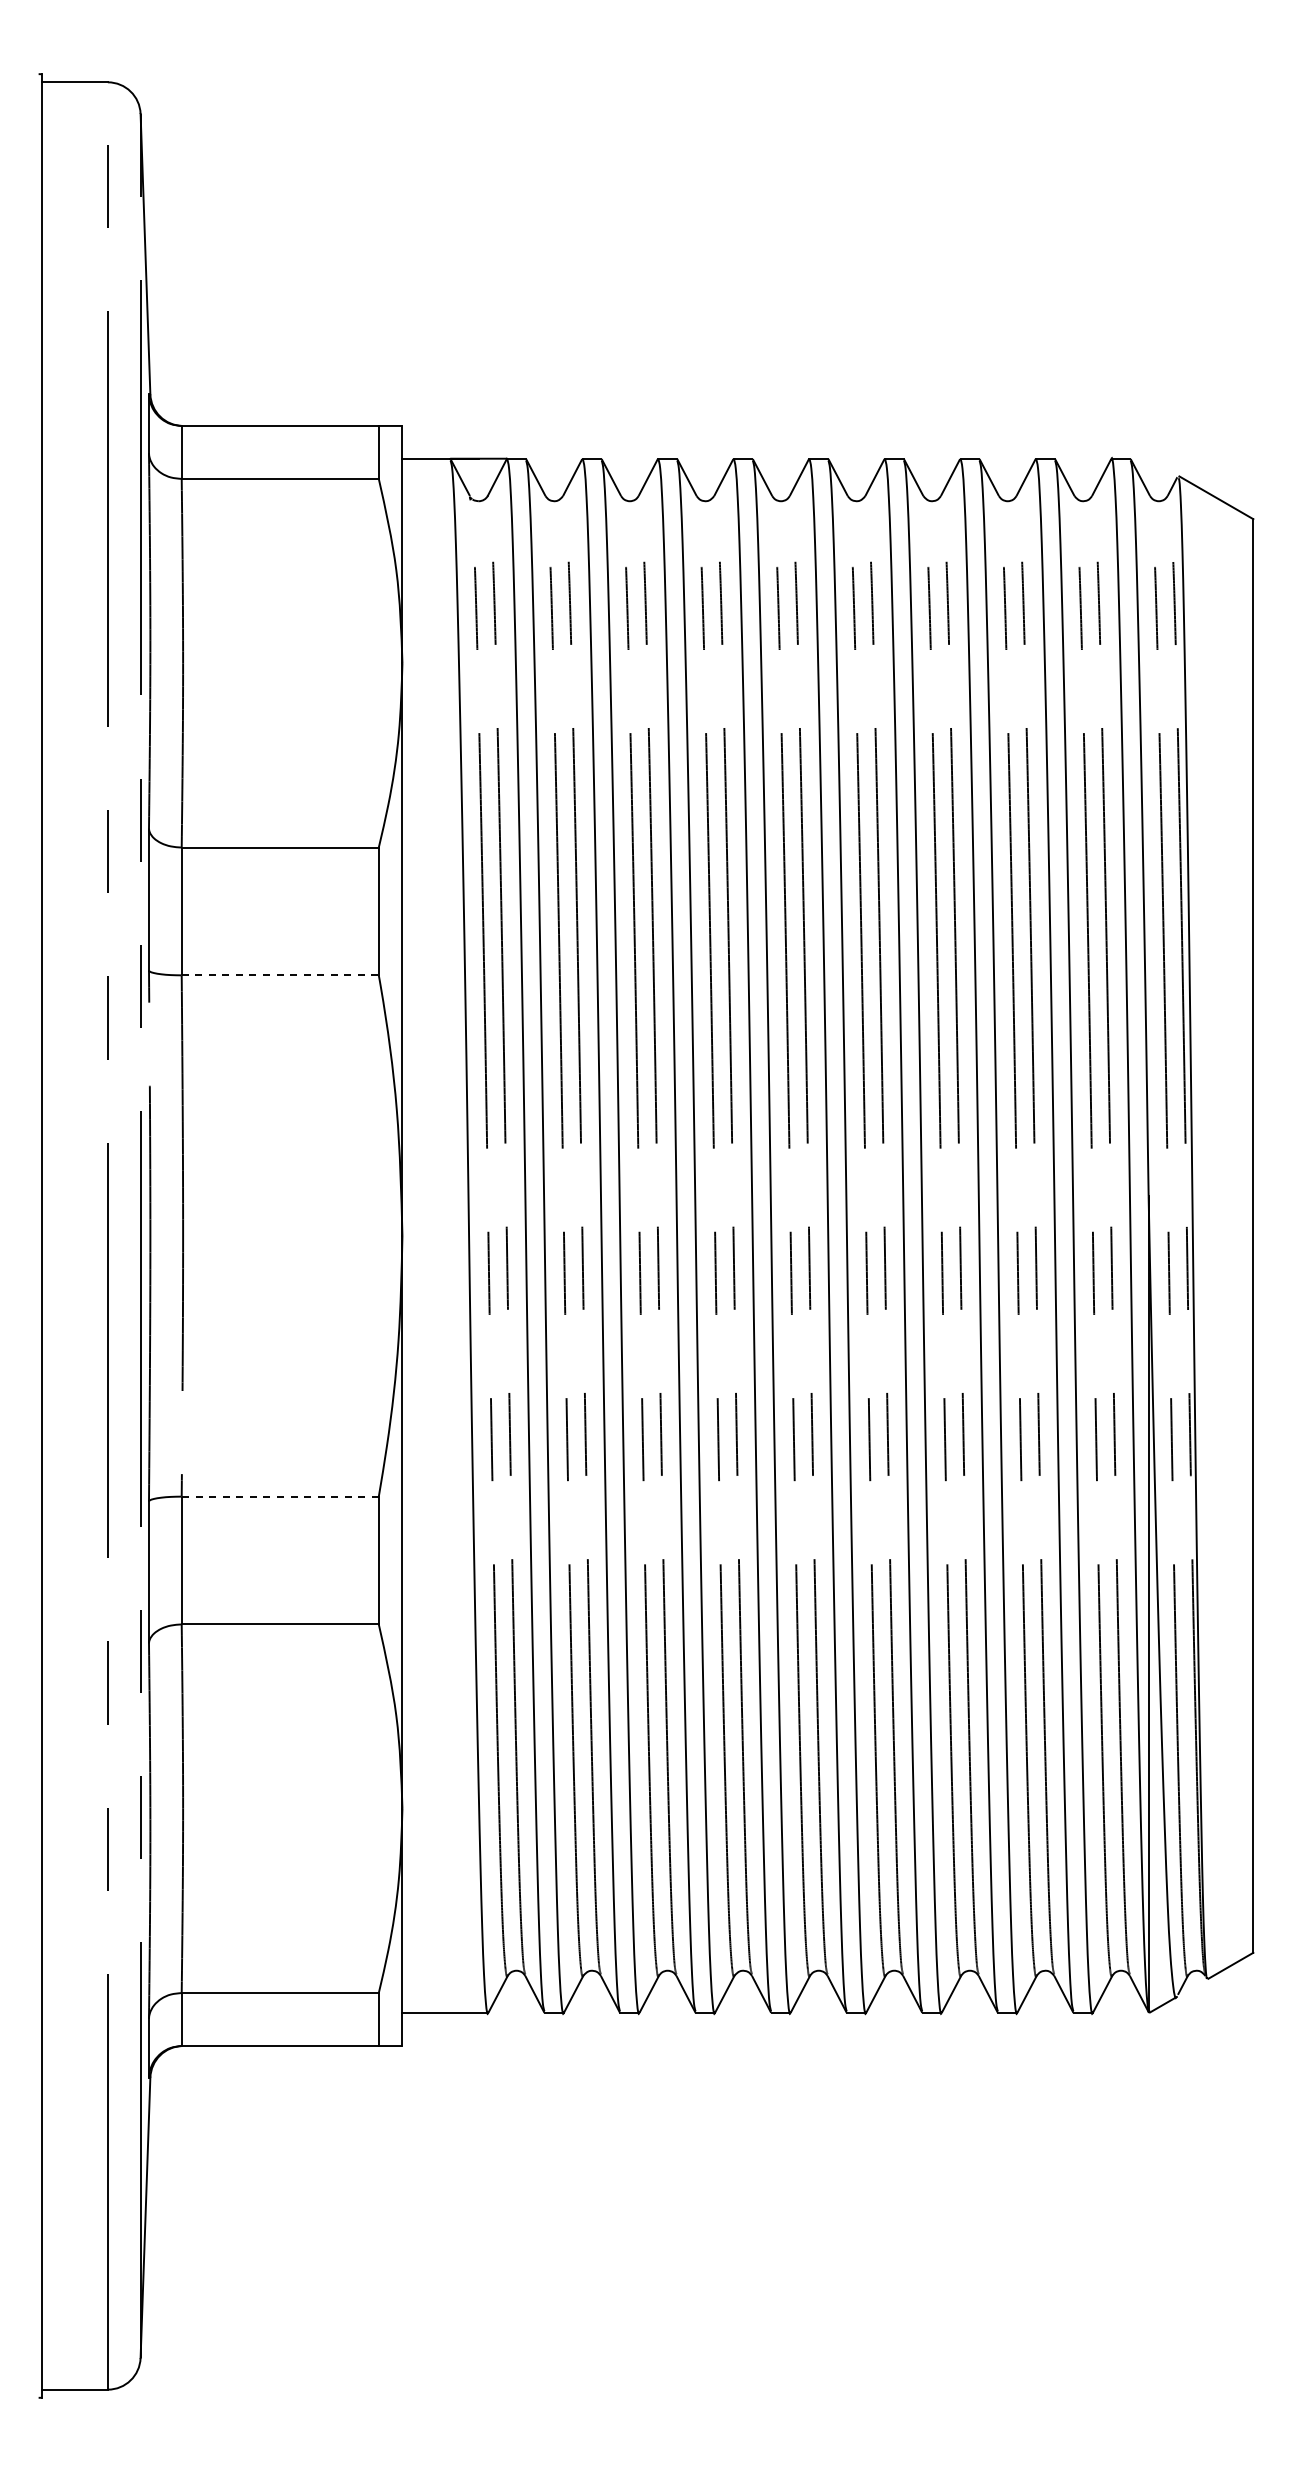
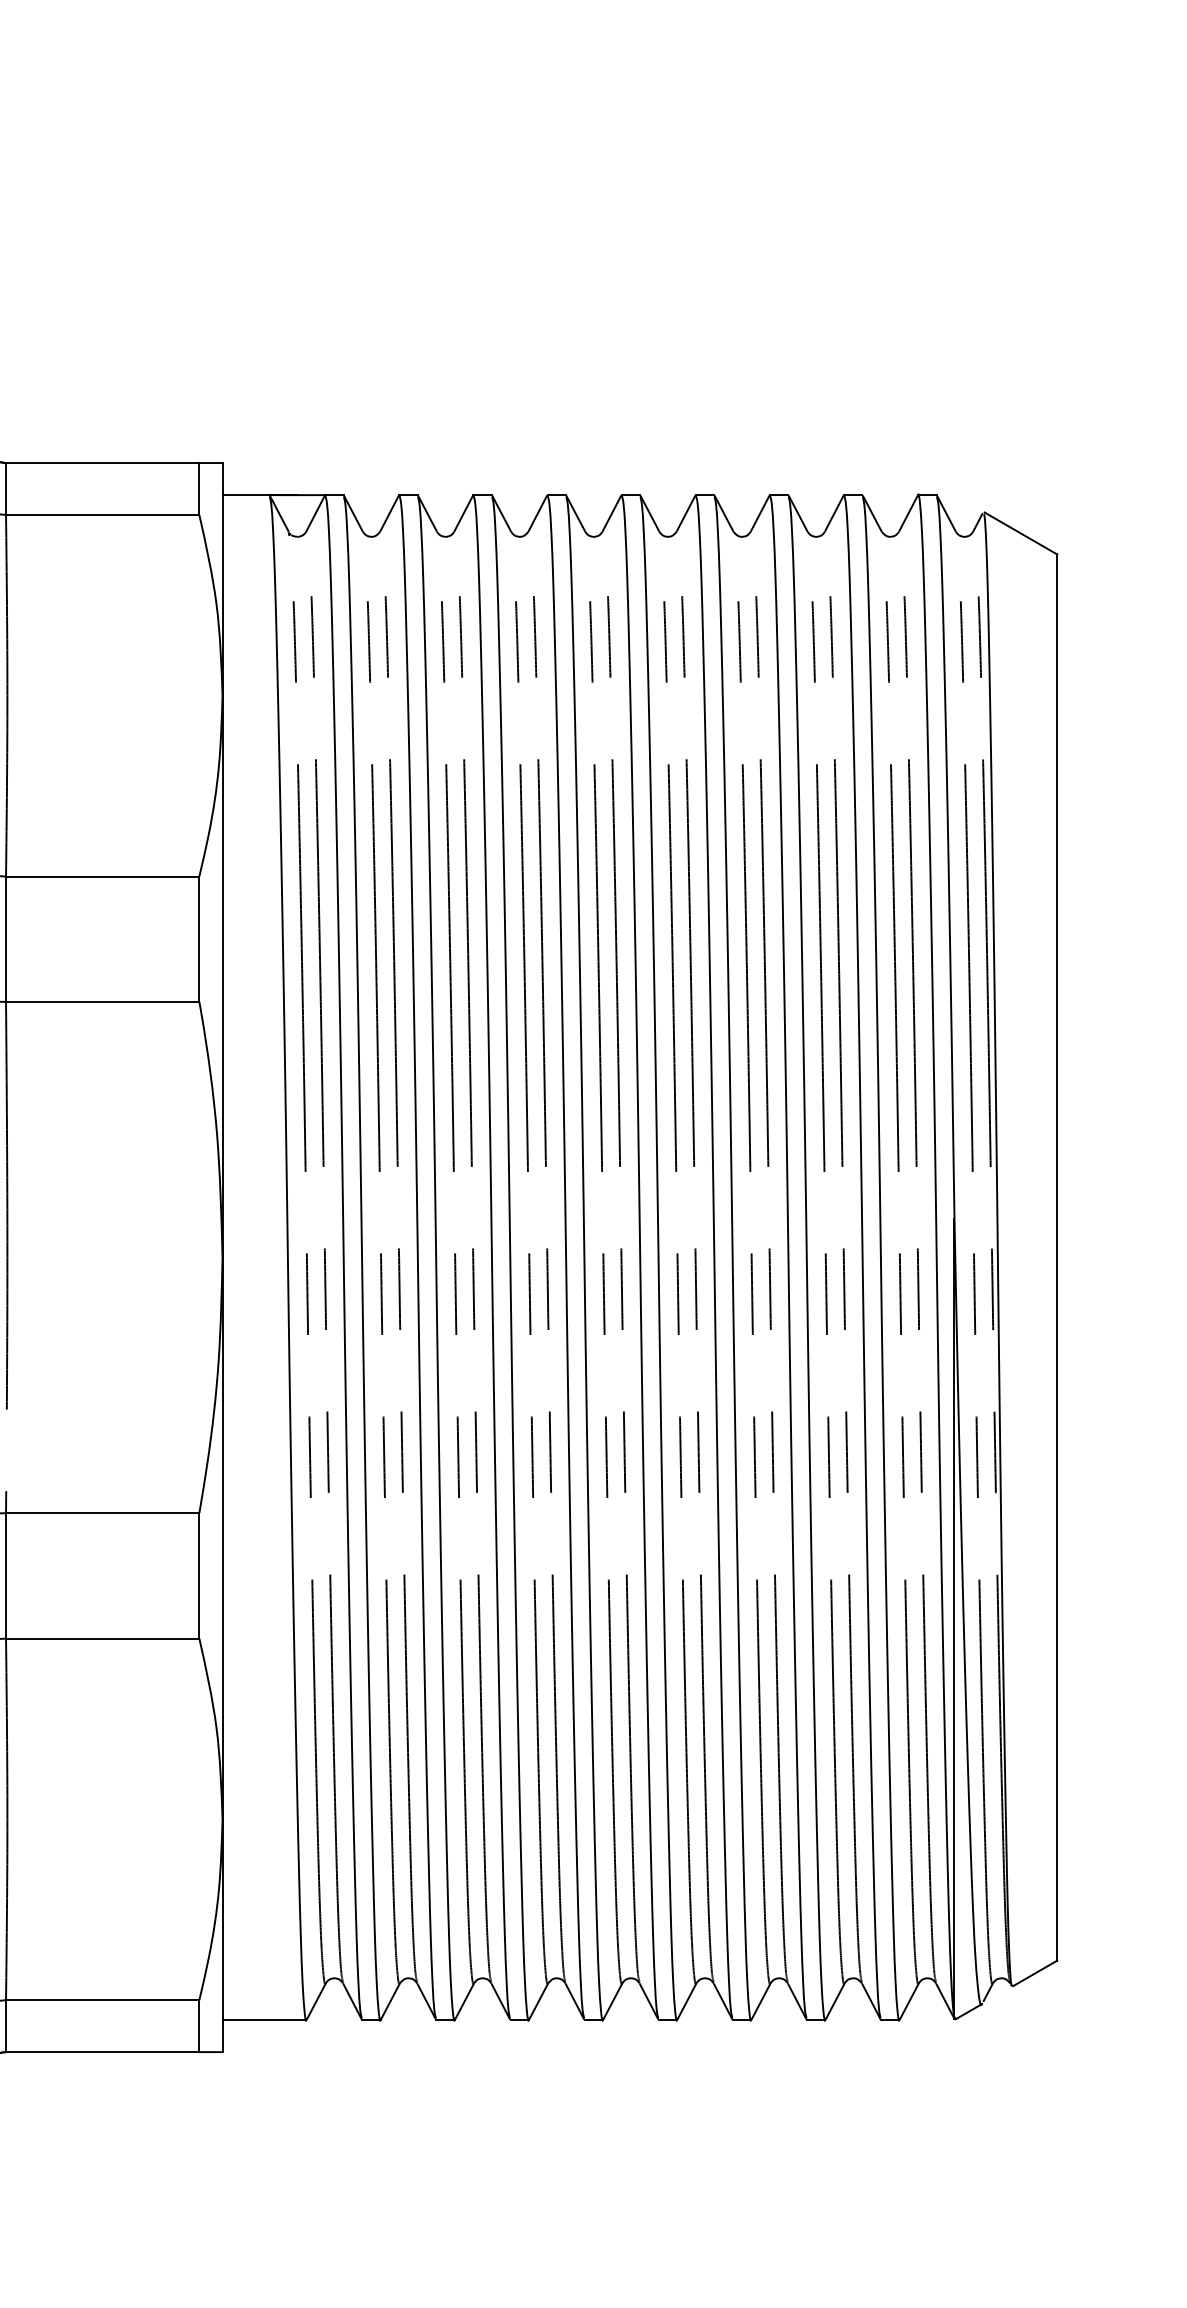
line: (280, 975) -> (102, 1002), dashed -> solid
line: (280, 1496) -> (102, 1513), dashed -> solid

